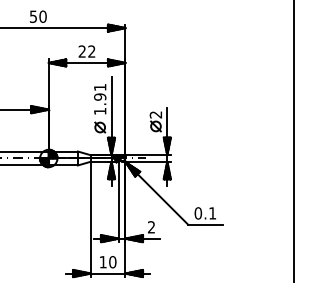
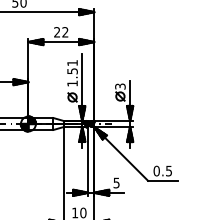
text: (100, 96) -> (72, 70), 1.91 -> 1.51
text: (156, 114) -> (120, 86), 2 -> 3
text: (212, 213) -> (168, 171), 0.1 -> 0.5
text: (151, 227) -> (116, 183), 2 -> 5

